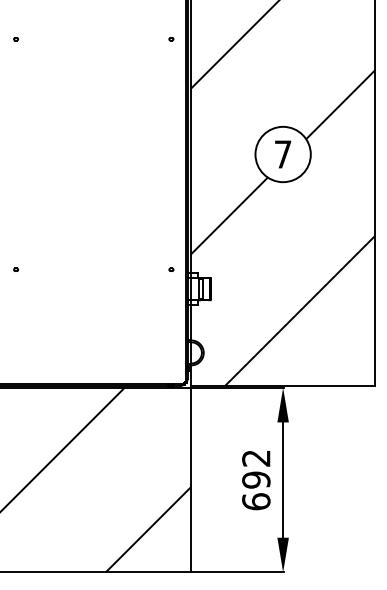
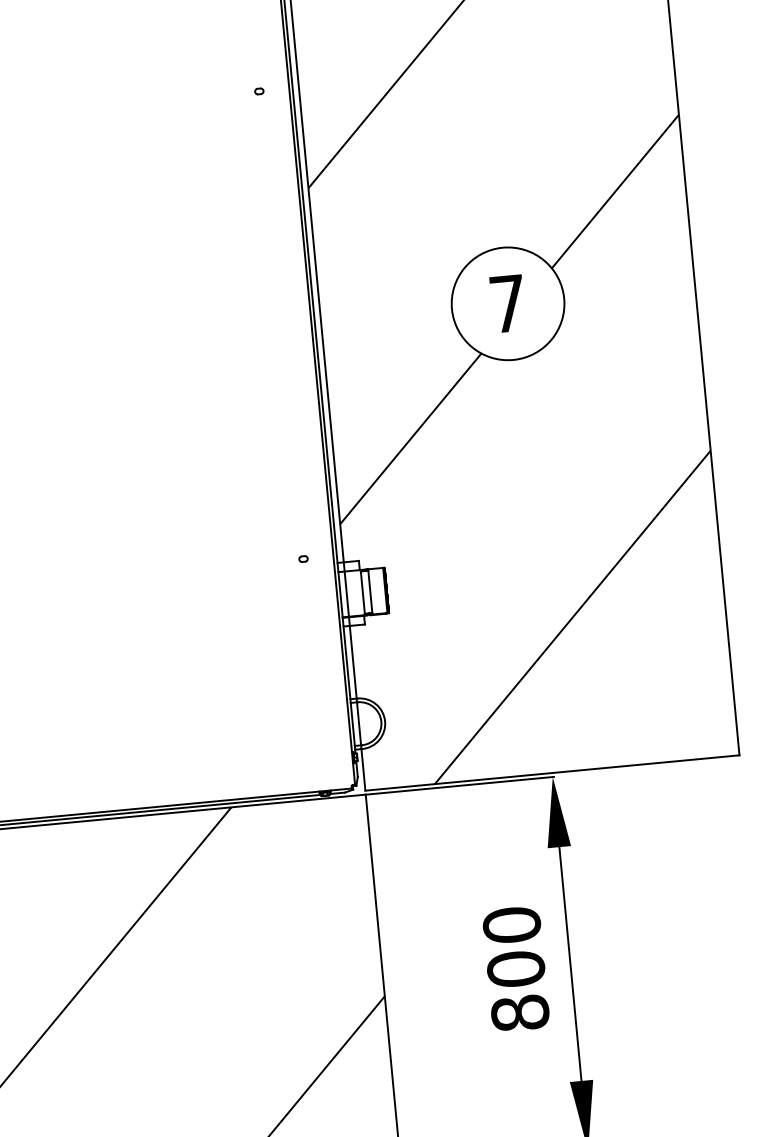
text: (256, 479) -> (516, 967), 692 -> 800

